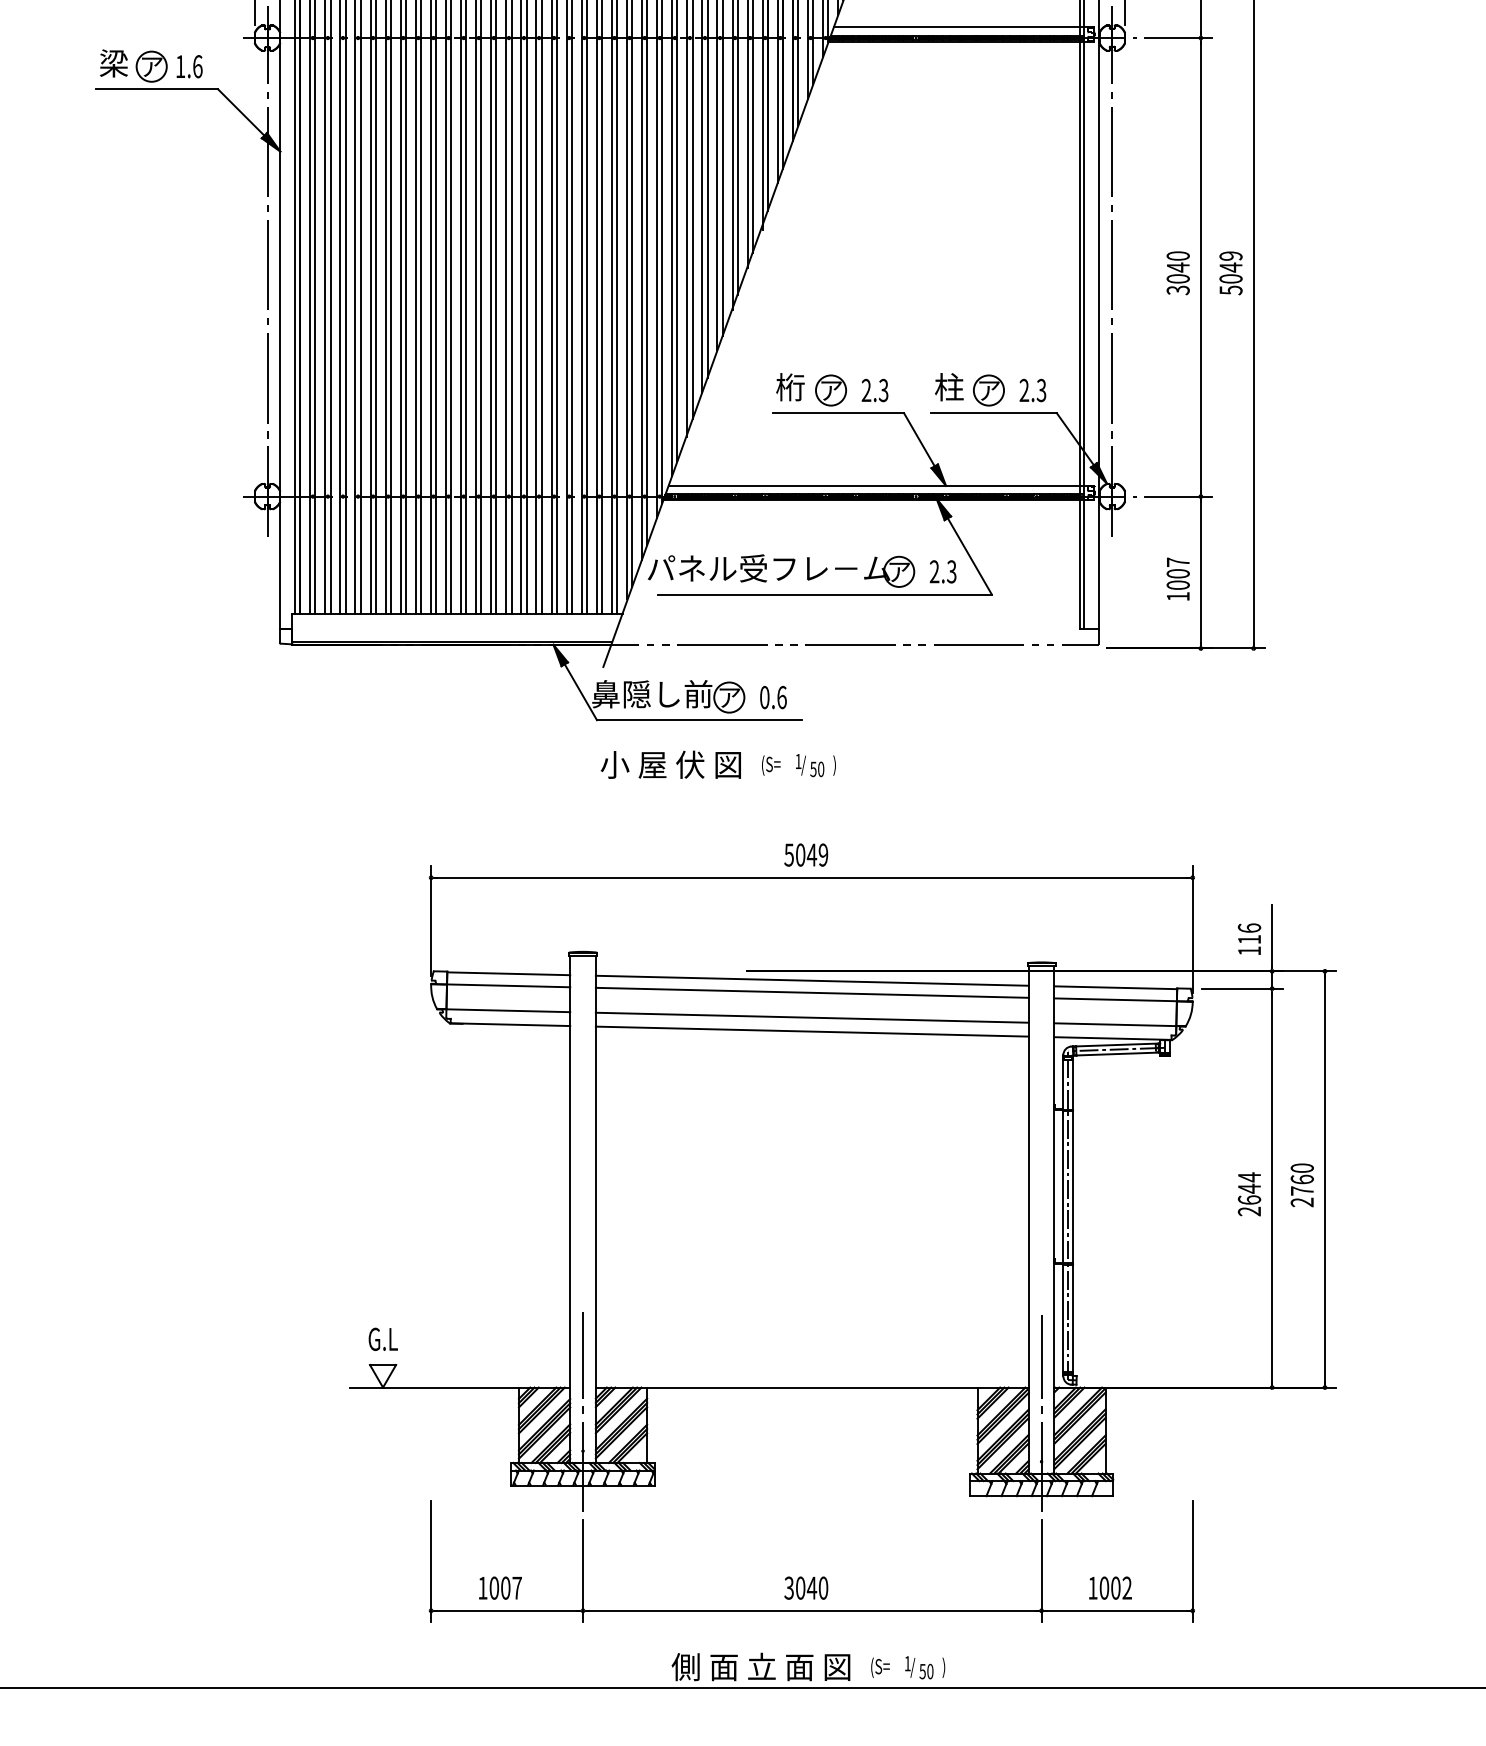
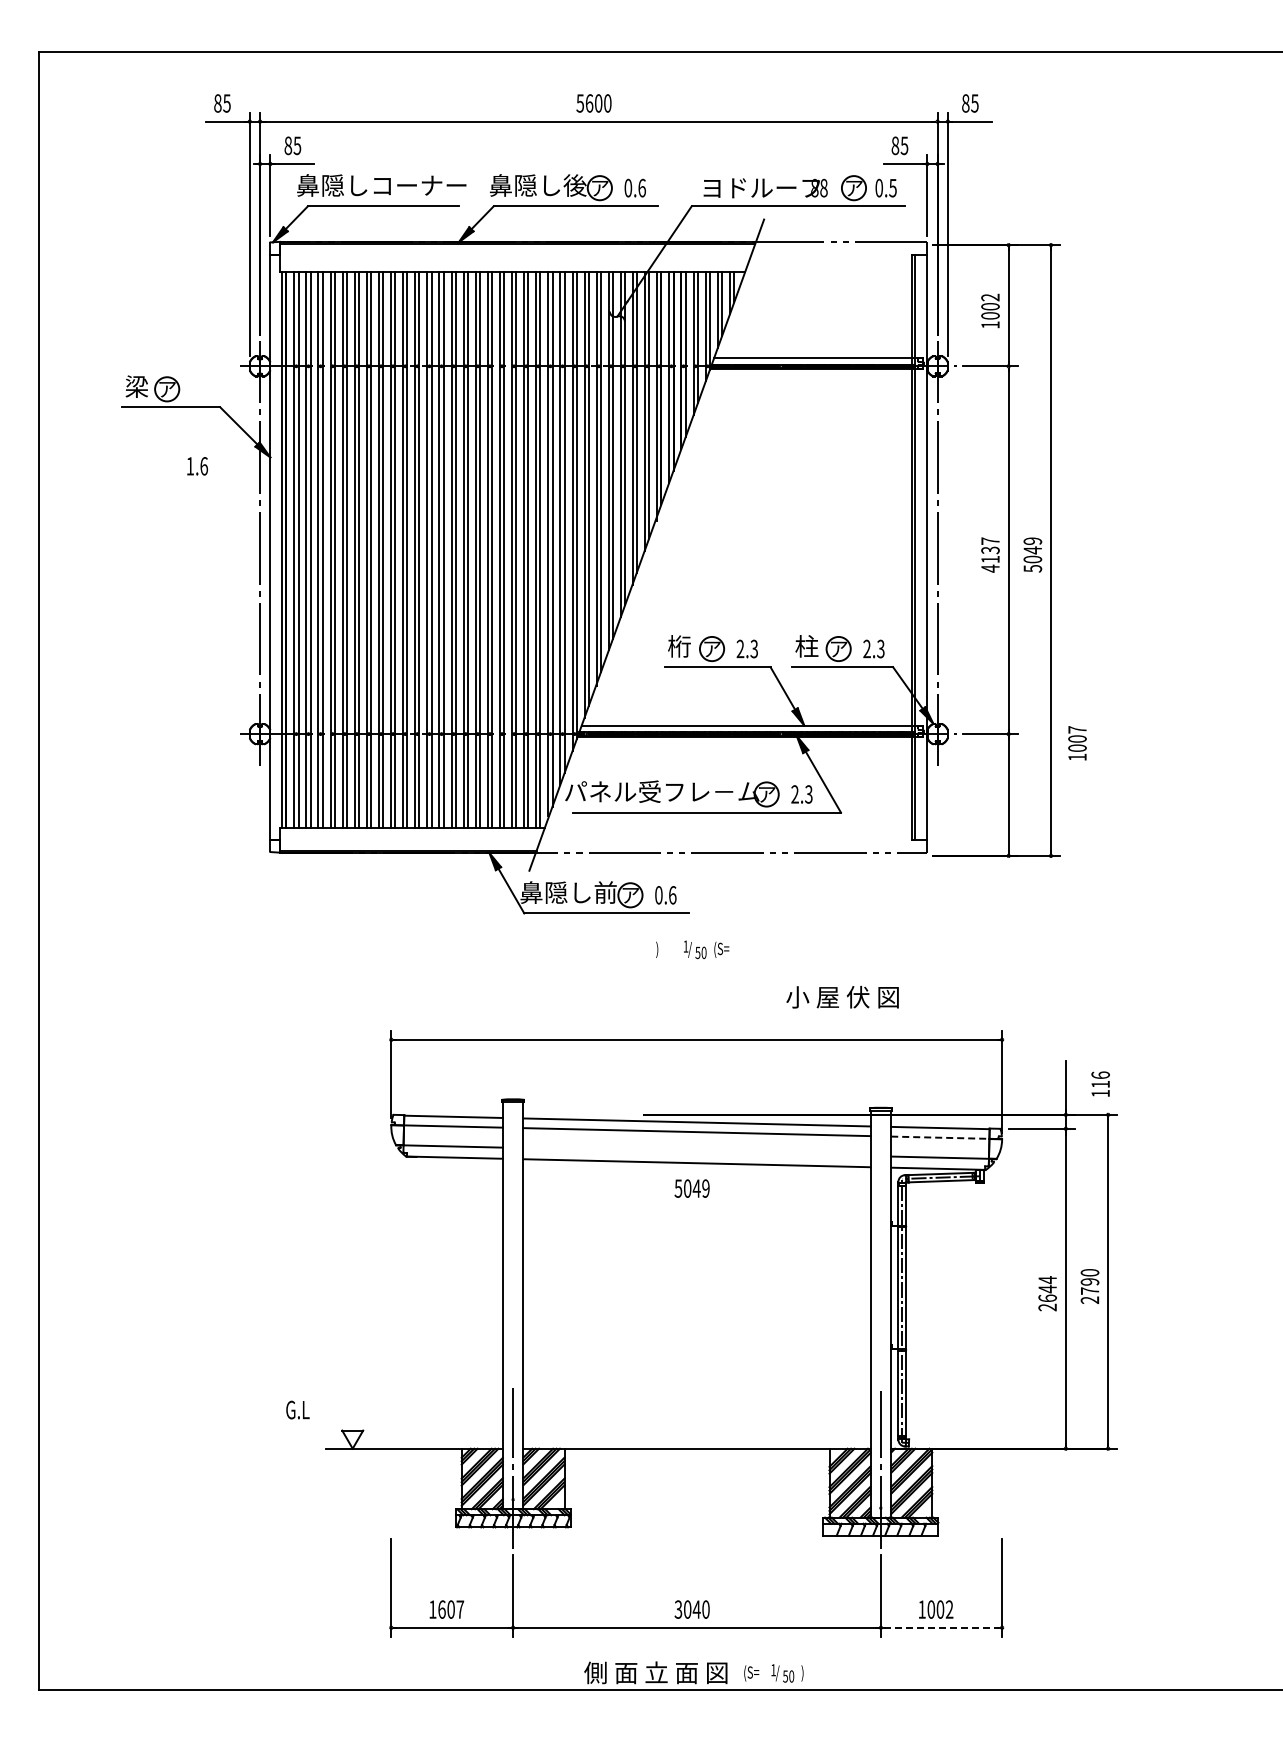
text: (189, 66) -> (197, 466), moved
text: (1178, 272) -> (990, 554), 3040 -> 4137
text: (1178, 579) -> (1077, 743), moved
text: (670, 763) -> (842, 996), moved
text: (770, 765) -> (663, 949), (S= -> )
text: (842, 765) -> (721, 949), ) -> (S=
text: (805, 854) -> (691, 1188), moved
text: (1249, 938) -> (1100, 1083), moved
line: (1115, 999) -> (940, 1137), solid -> dashed
line: (811, 1018) -> (696, 1152), removed
text: (1301, 1179) -> (1089, 1281), 2760 -> 2790
text: (382, 1338) -> (297, 1409), moved
text: (493, 1588) -> (441, 1609), 1007 -> 1607
line: (1117, 1610) -> (941, 1627), solid -> dashed

